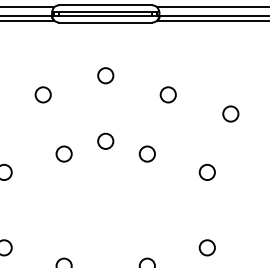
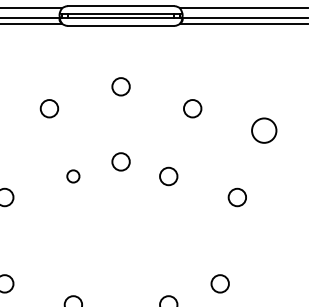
circle: (230, 113) -> (263, 130), size x1.4
circle: (63, 153) -> (72, 175), size x0.7
circle: (206, 247) -> (219, 283), moved

